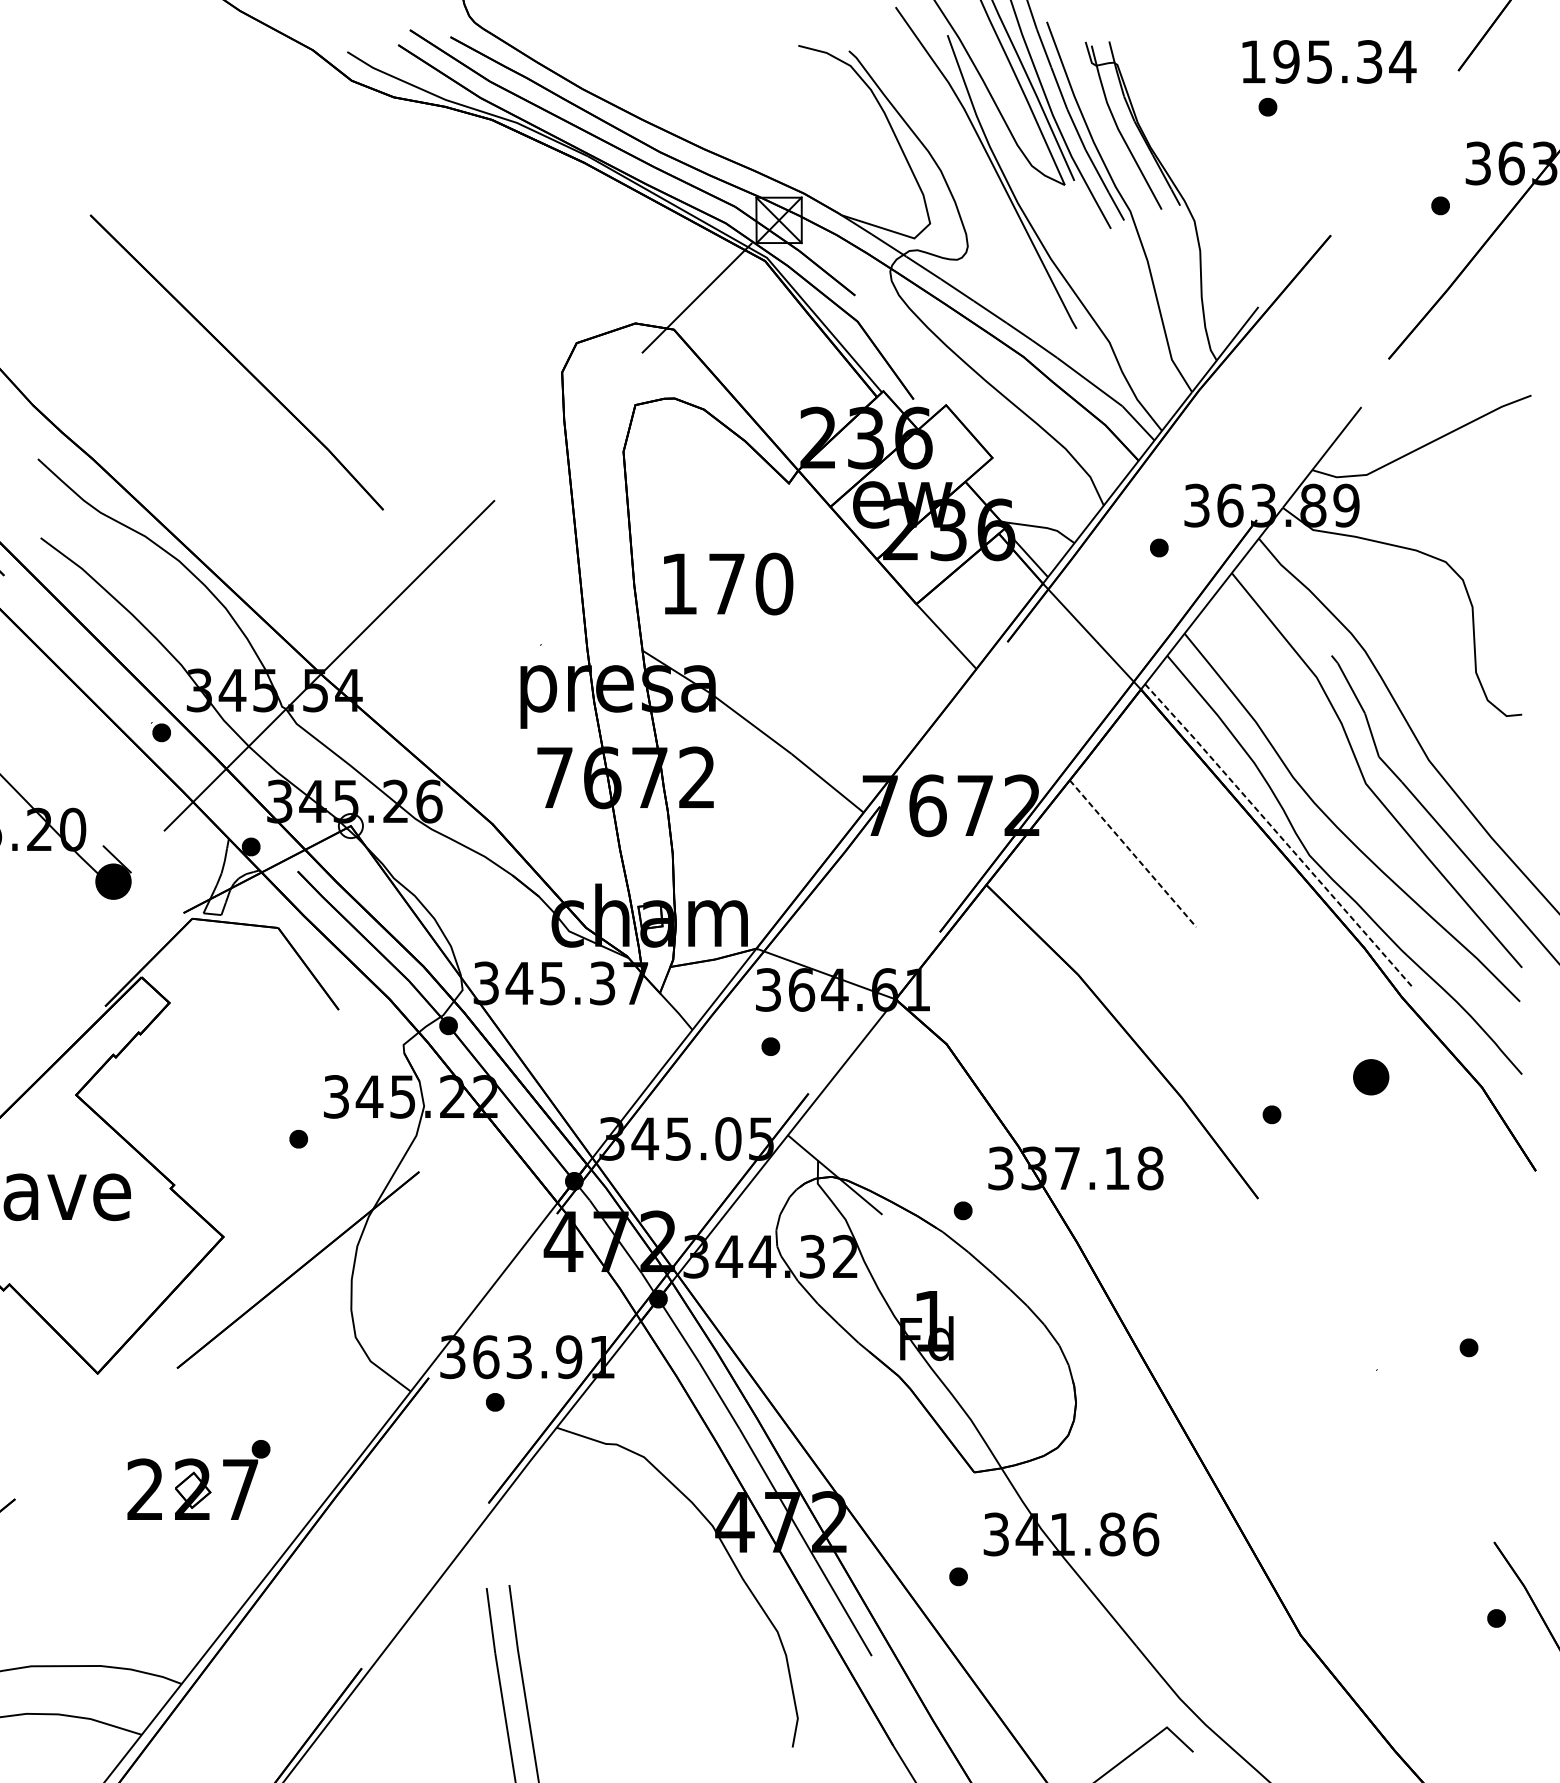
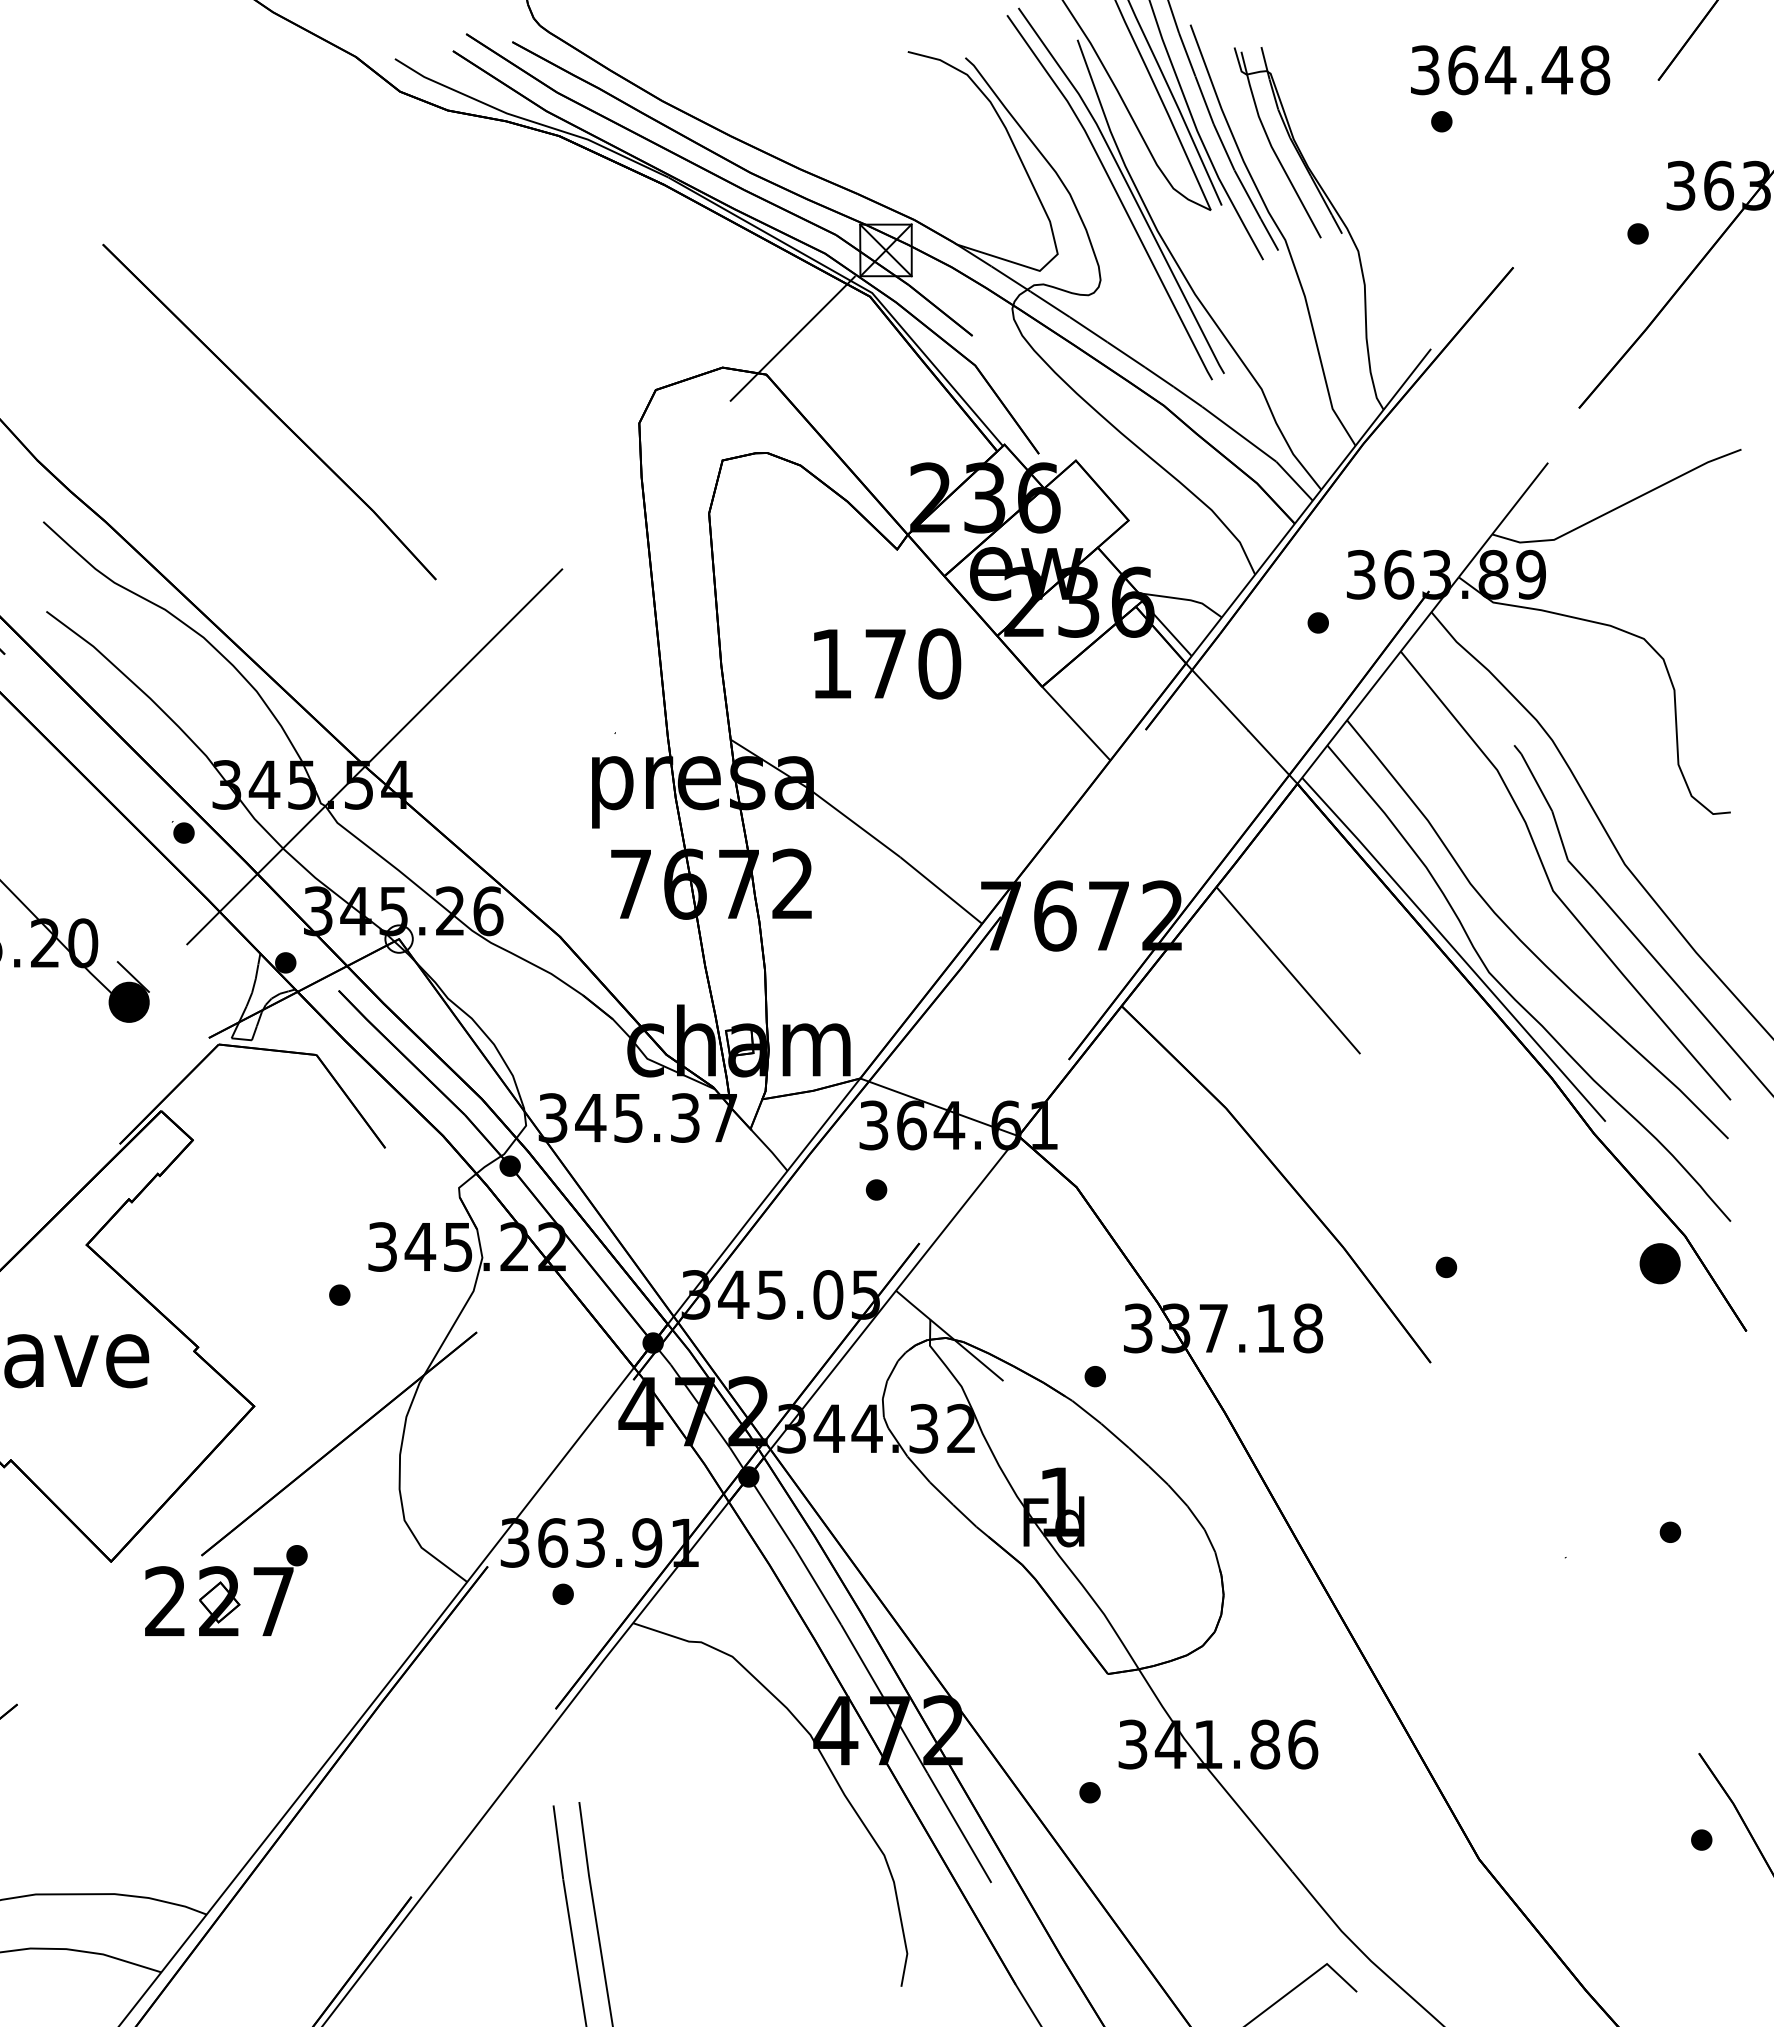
text: (1328, 62) -> (1510, 70), 195.34 -> 364.48
curve: (981, 171) -> (1116, 194), added
text: (728, 583) -> (887, 663), moved
line: (1279, 834) -> (1454, 948), dashed -> solid
line: (1133, 853) -> (1288, 970), dashed -> solid
part: (1370, 1077) -> (1659, 1263), moved
part: (199, 1479) -> (226, 1590), moved

